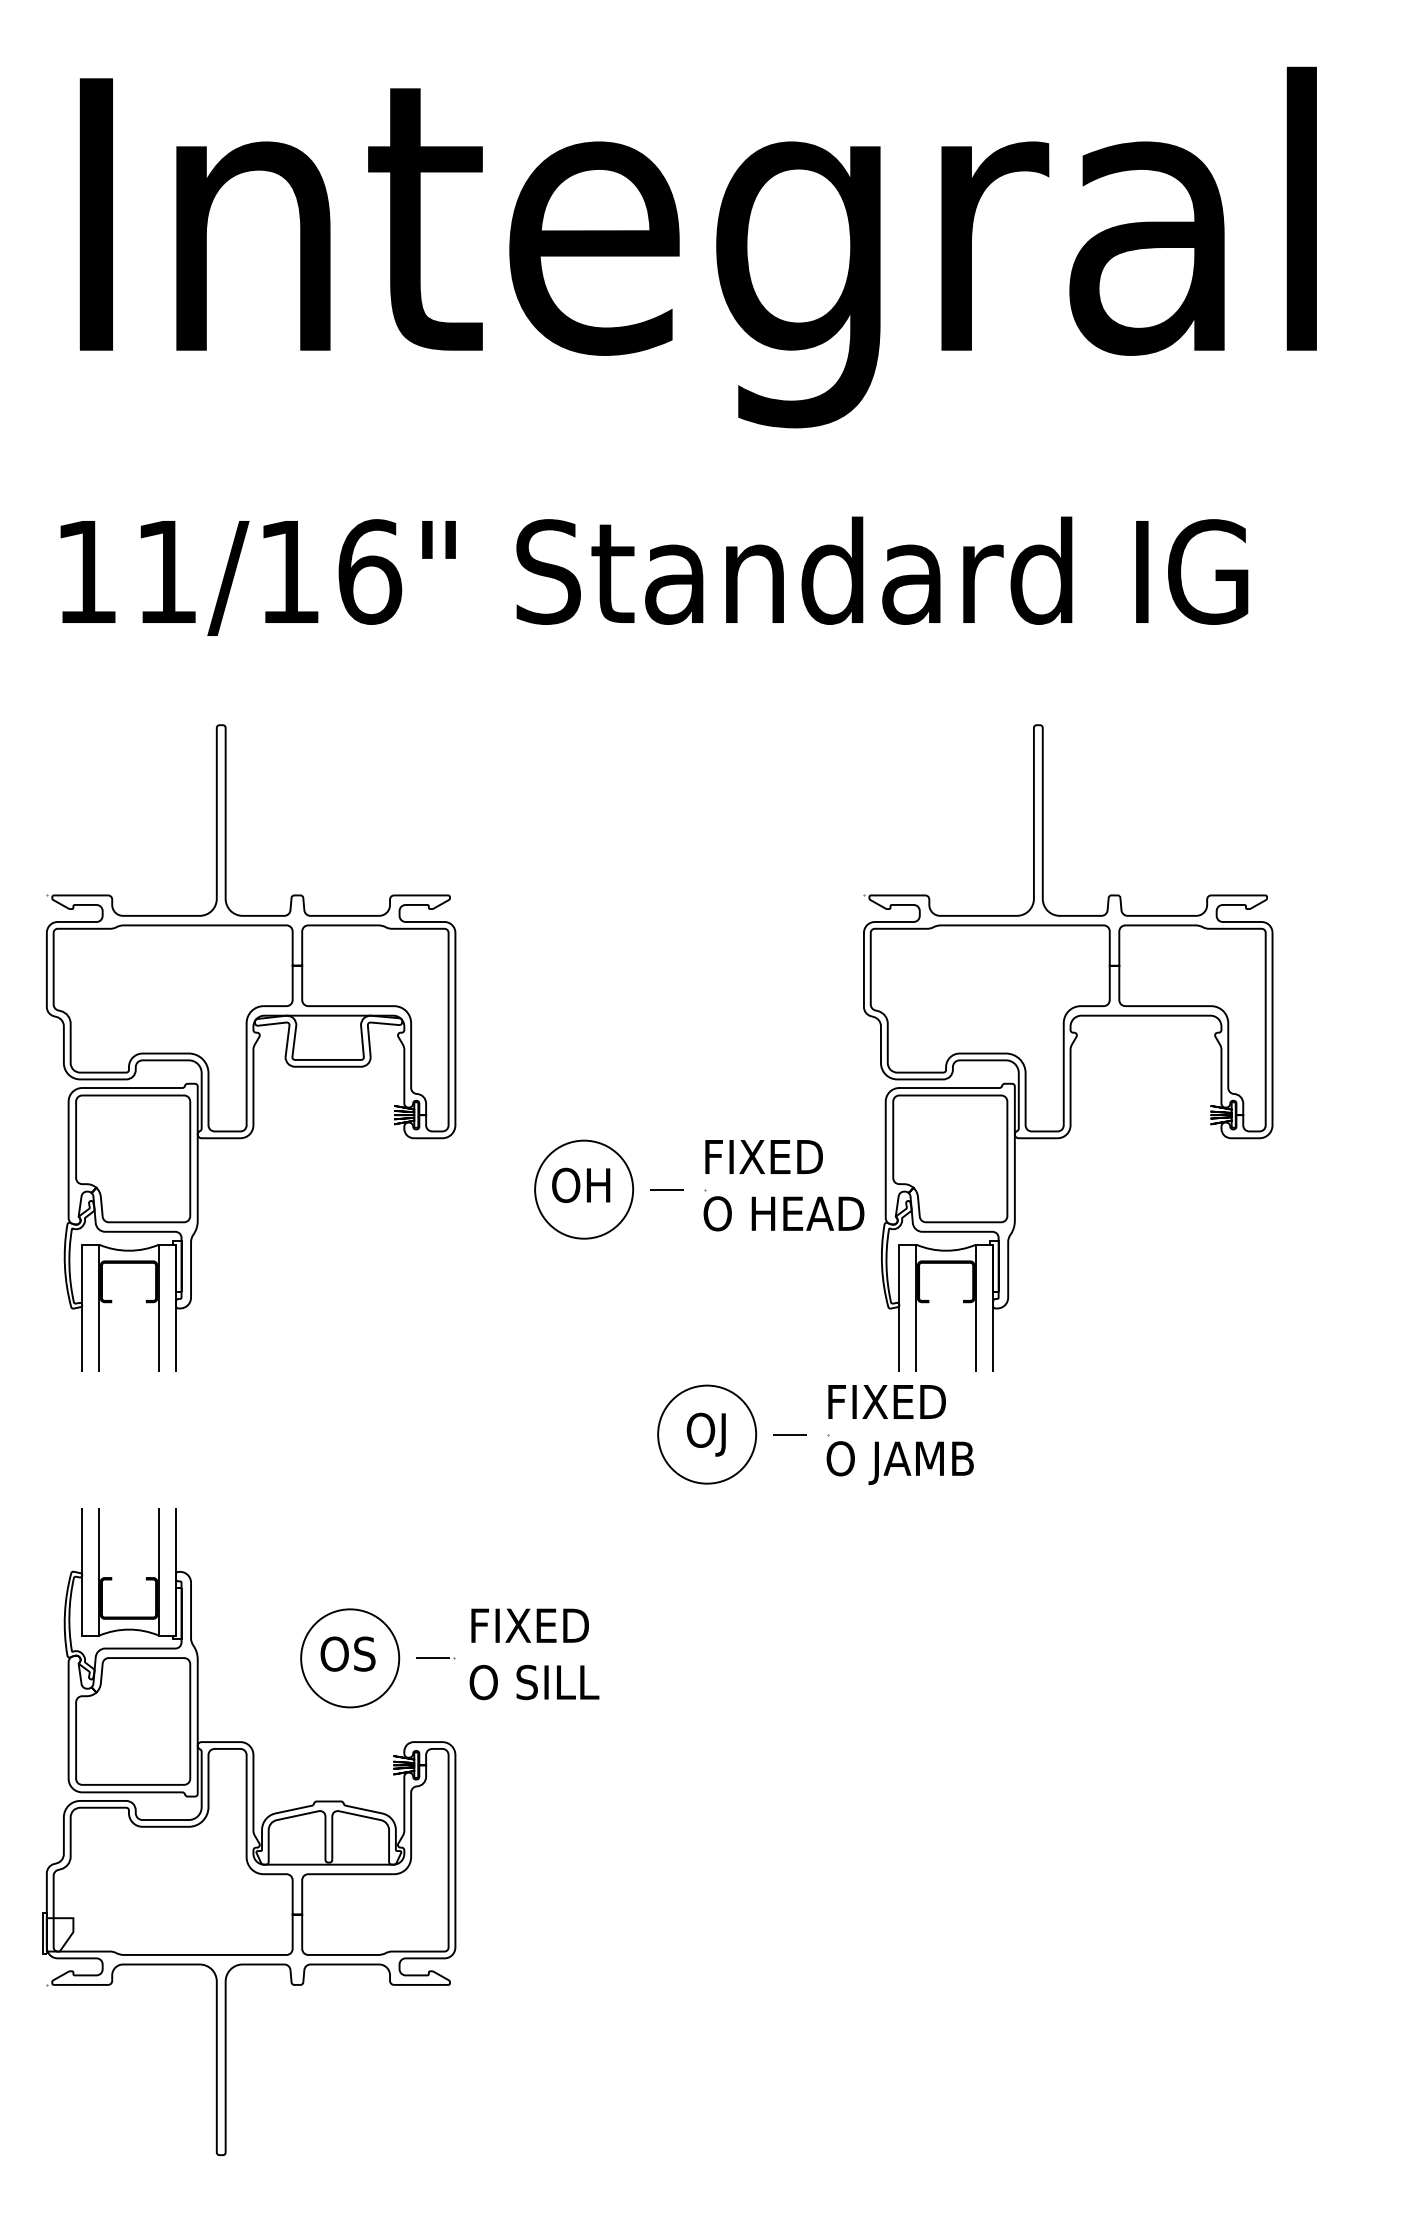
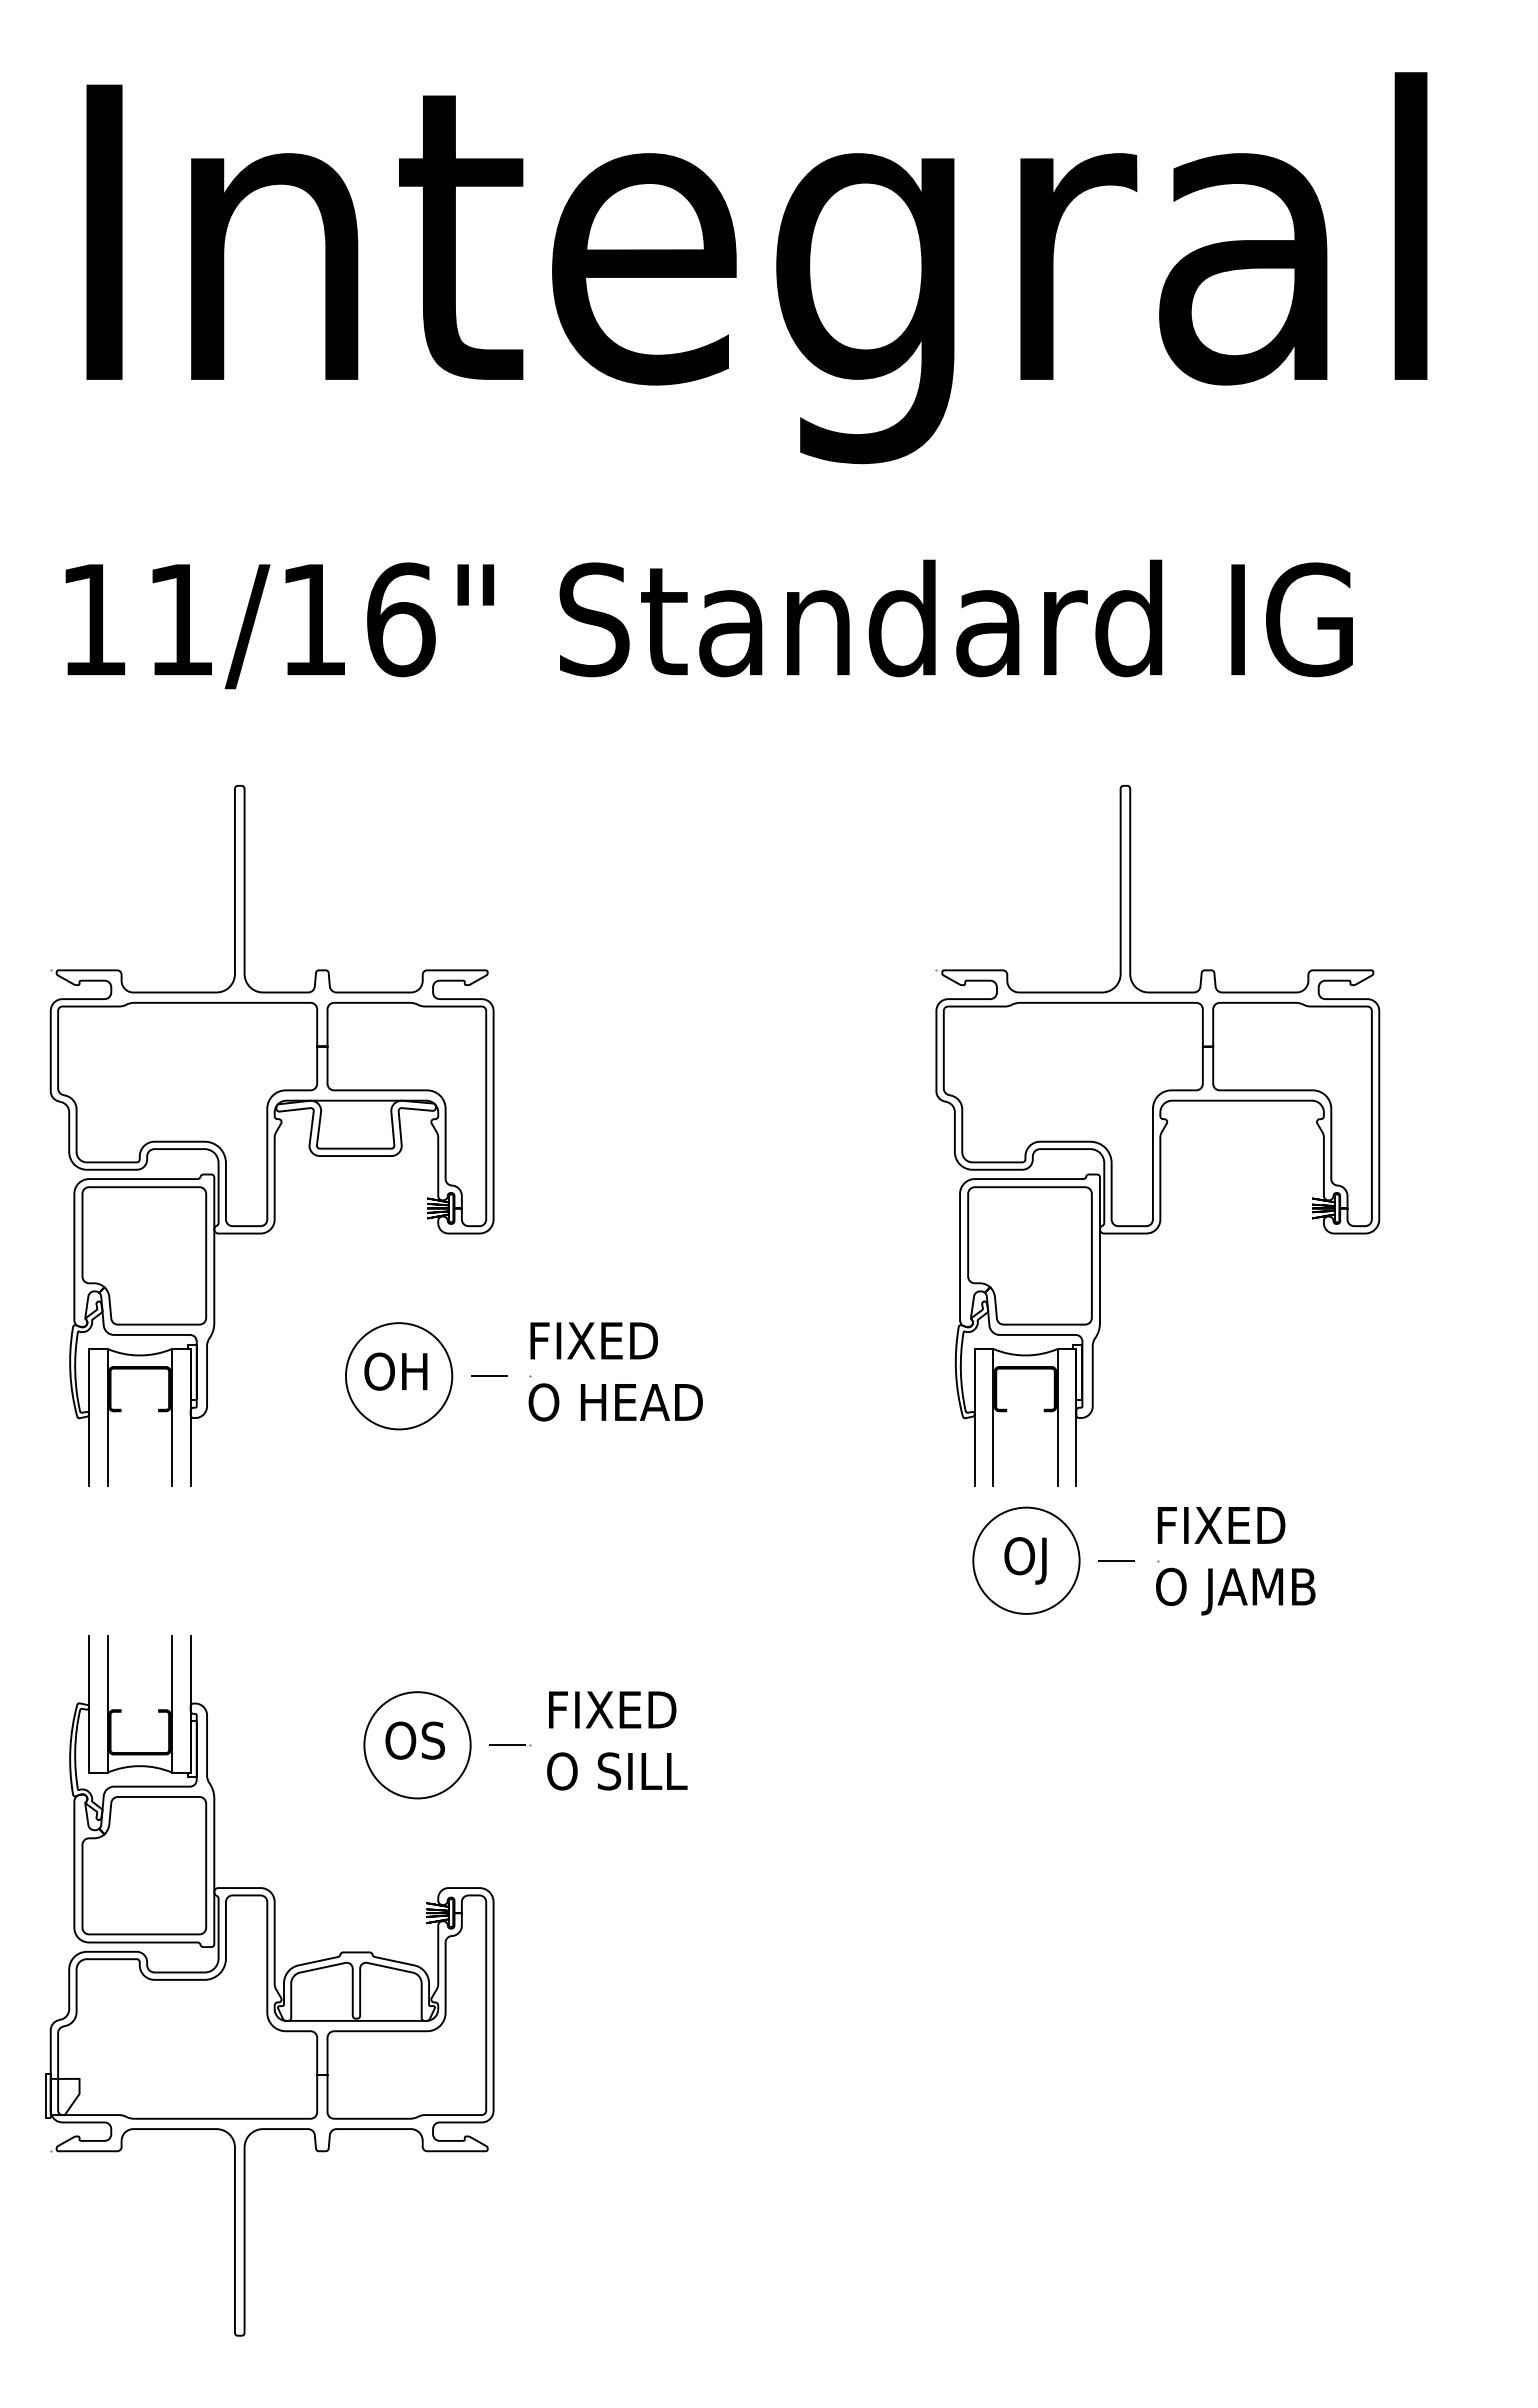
part: (698, 1189) -> (523, 1376), moved
part: (806, 1434) -> (1134, 1560), moved
part: (449, 1658) -> (525, 1745), moved

